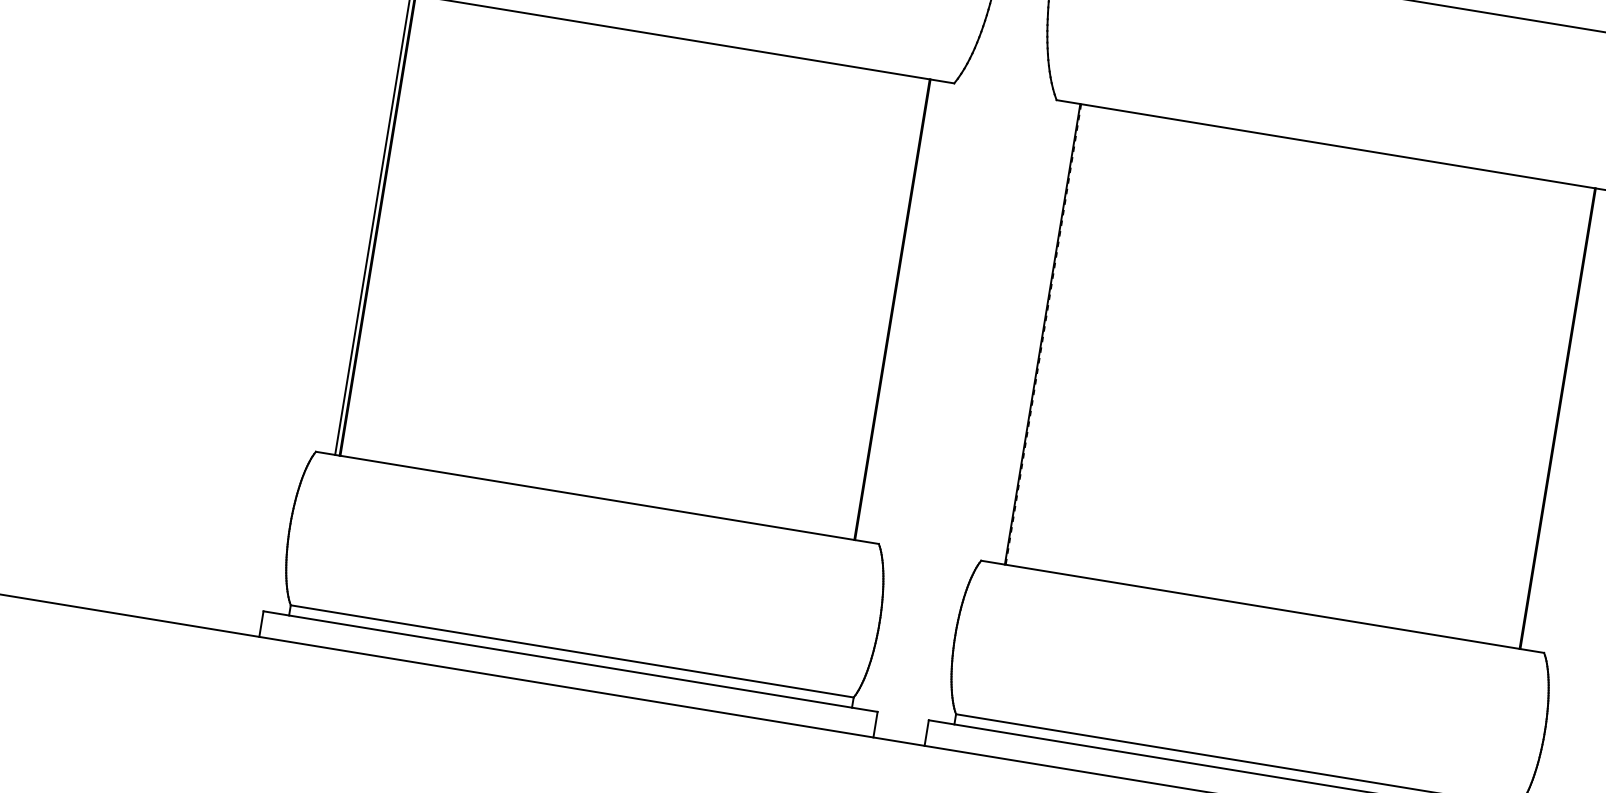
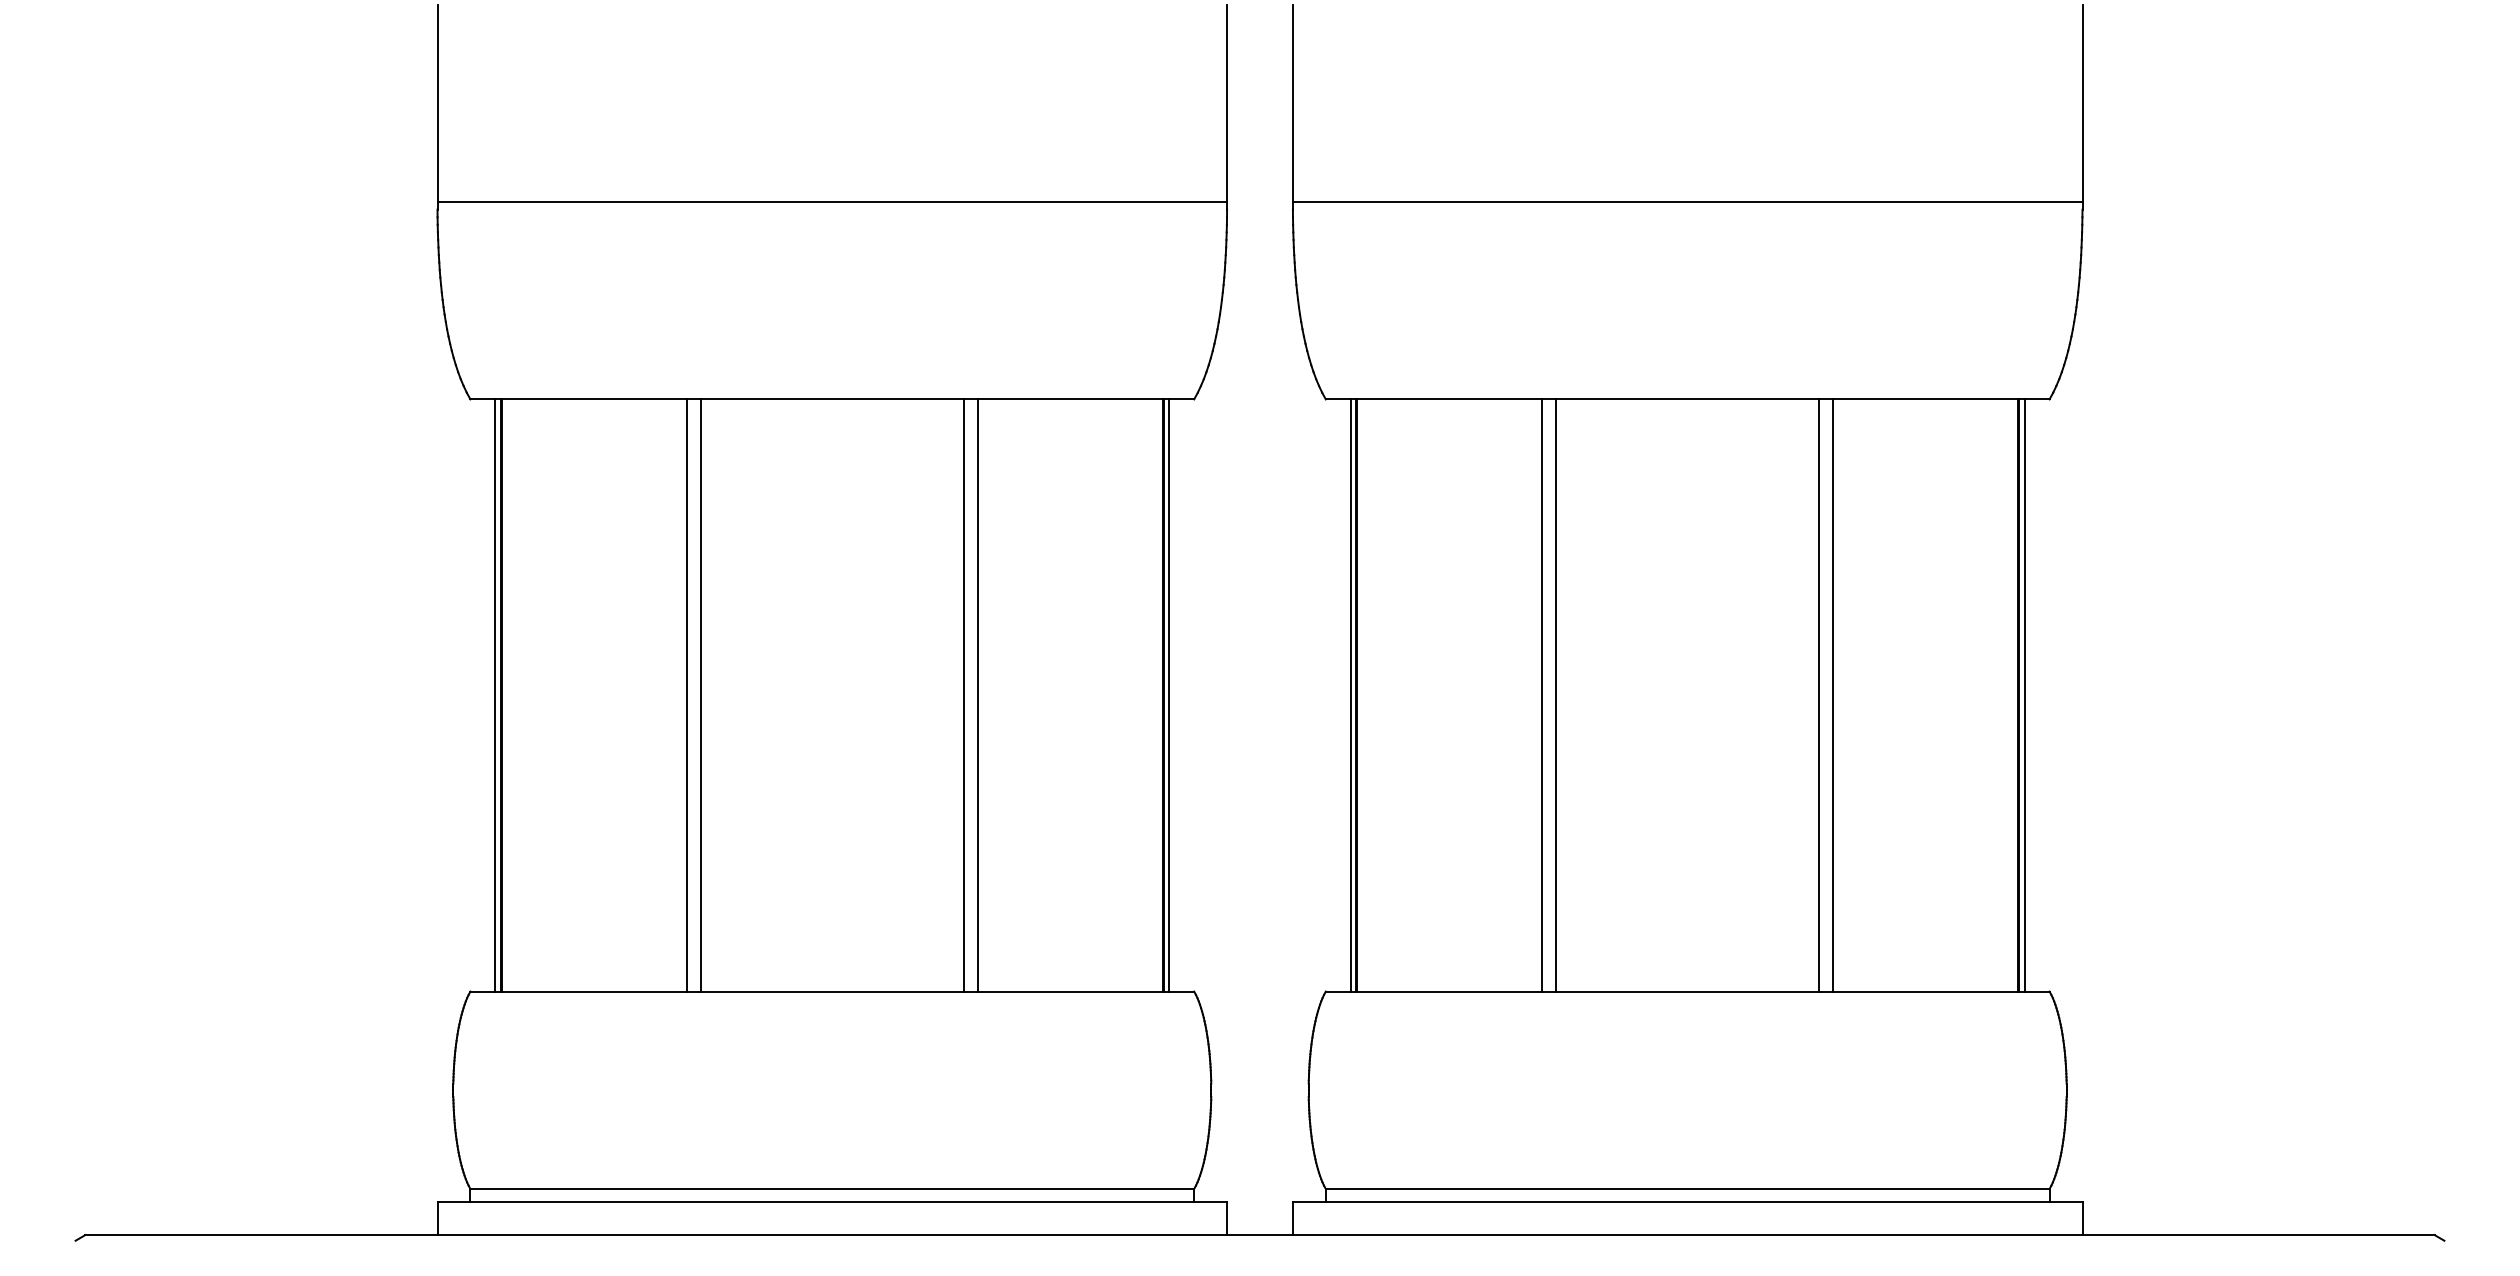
line: (521, 249) -> (686, 695), added
line: (532, 250) -> (700, 695), added
line: (737, 284) -> (963, 695), added
line: (748, 286) -> (977, 695), added
line: (897, 310) -> (1169, 695), added
line: (1038, 333) -> (1350, 695), added
line: (1043, 335) -> (1357, 696), dashed -> solid
line: (1187, 358) -> (1542, 695), added
line: (1198, 359) -> (1556, 695), added
line: (1402, 393) -> (1819, 695), added
line: (1413, 395) -> (1833, 695), added
line: (1562, 419) -> (2024, 695), added

